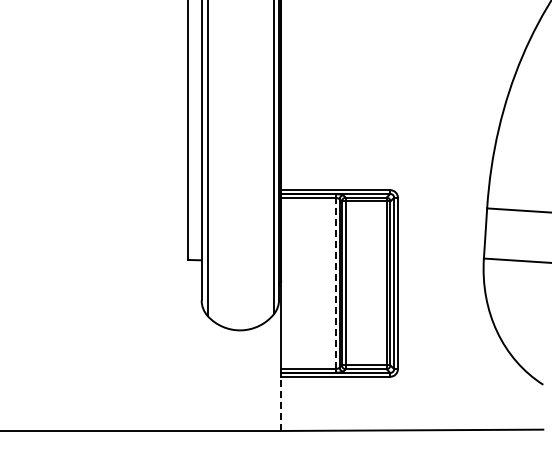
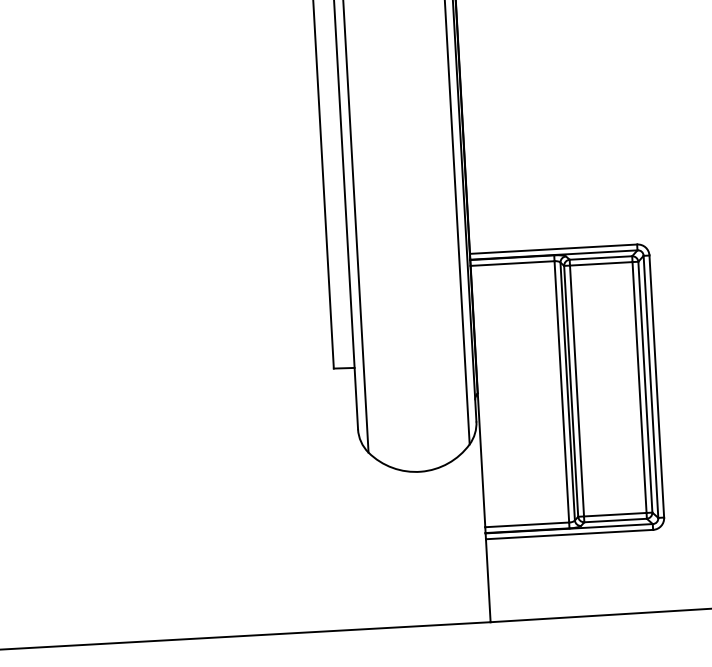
line: (335, 282) -> (561, 390), dashed -> solid
line: (281, 403) -> (488, 580), dashed -> solid

